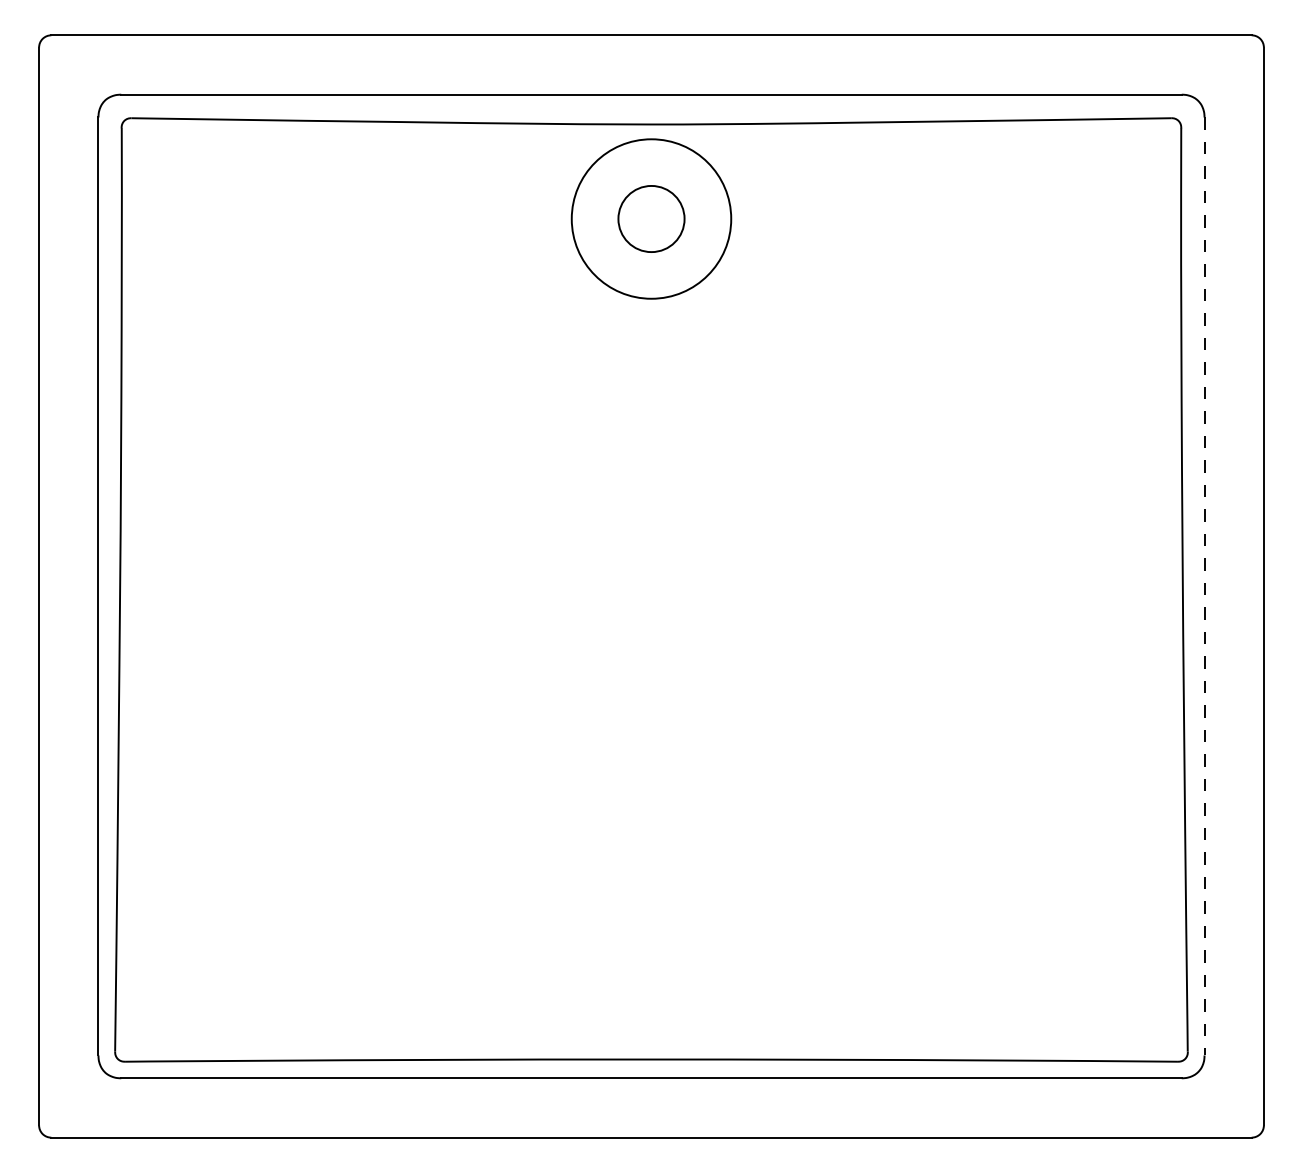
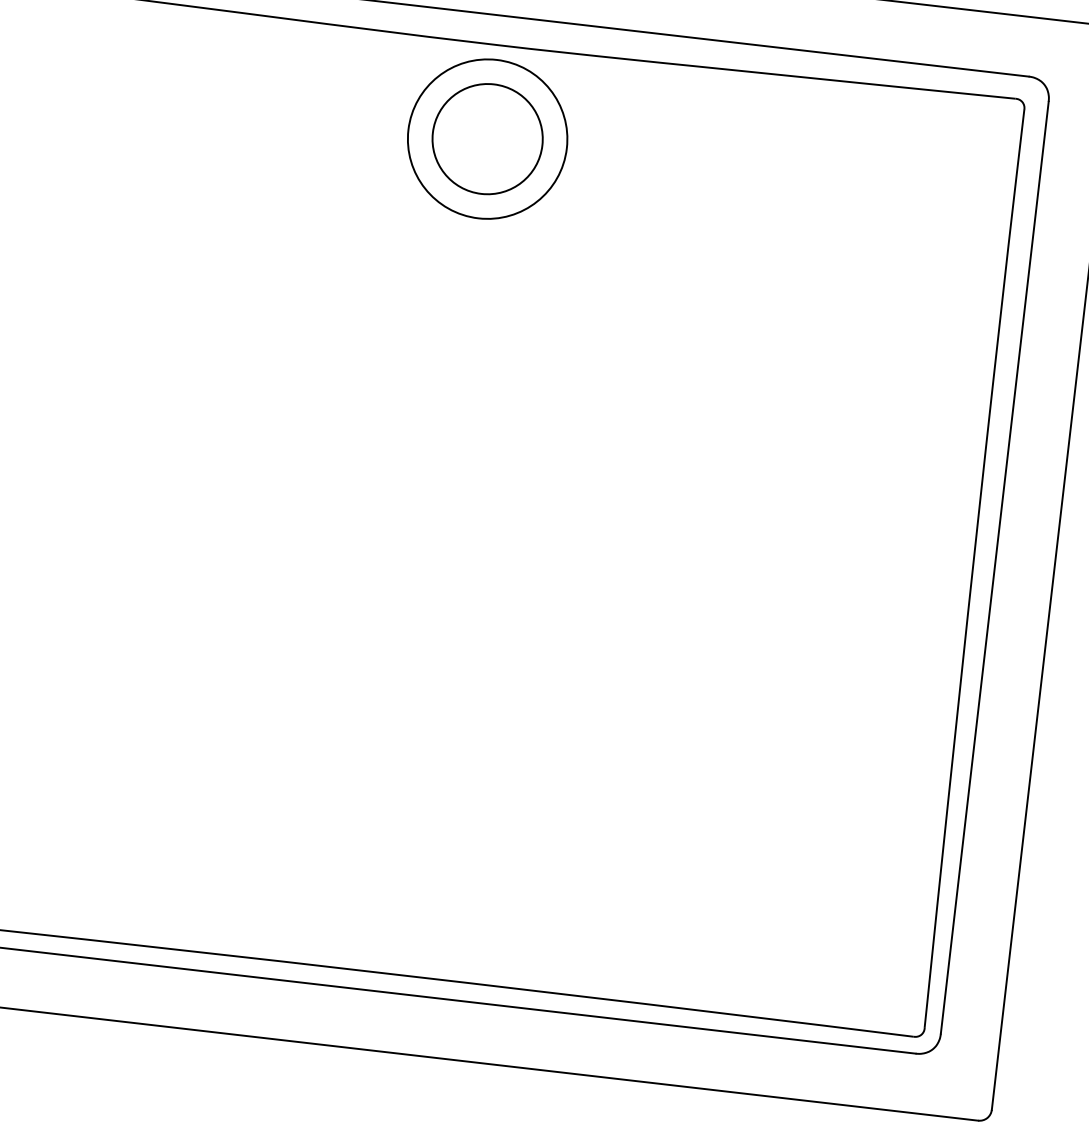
circle: (651, 218) -> (487, 138), size x1.67
line: (1204, 586) -> (994, 567), dashed -> solid

